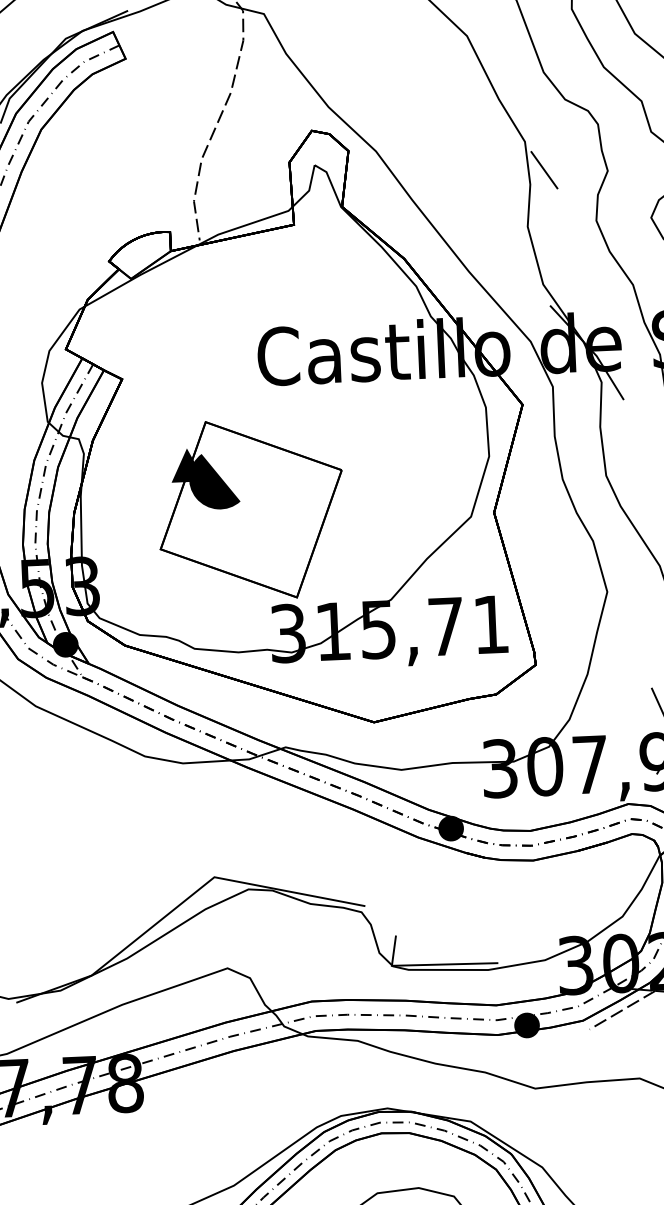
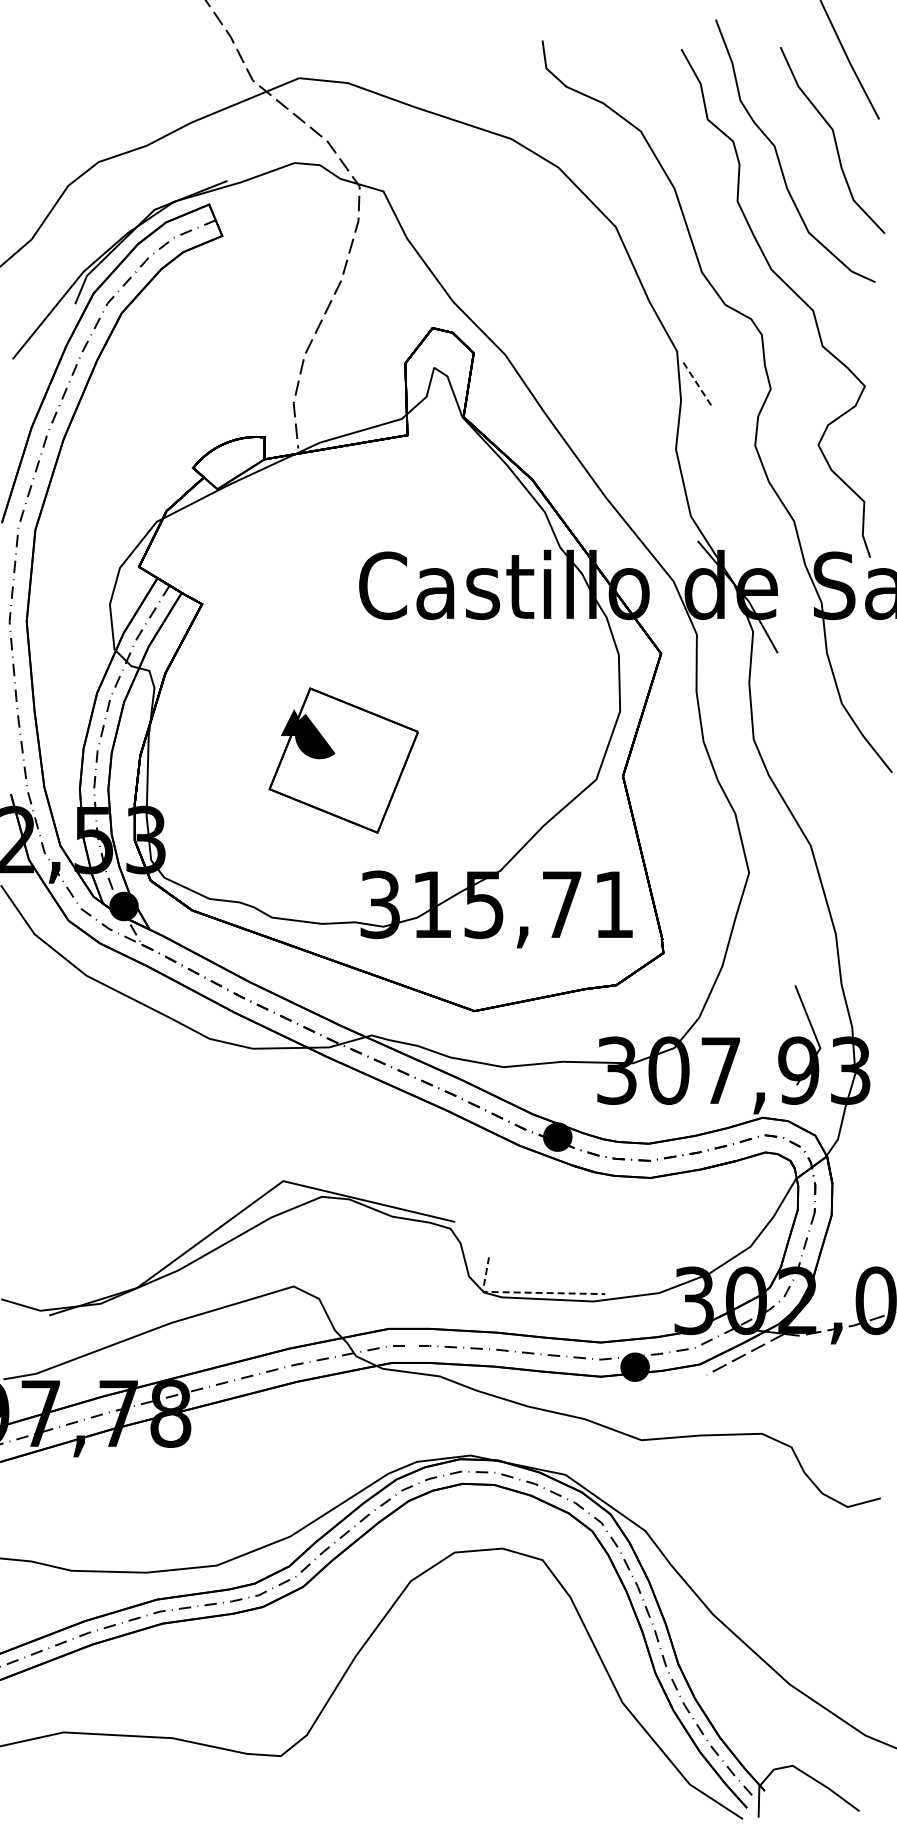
line: (544, 170) -> (698, 385), solid -> dashed
part: (250, 509) -> (343, 760), size x0.7
line: (429, 964) -> (525, 1292), solid -> dashed

